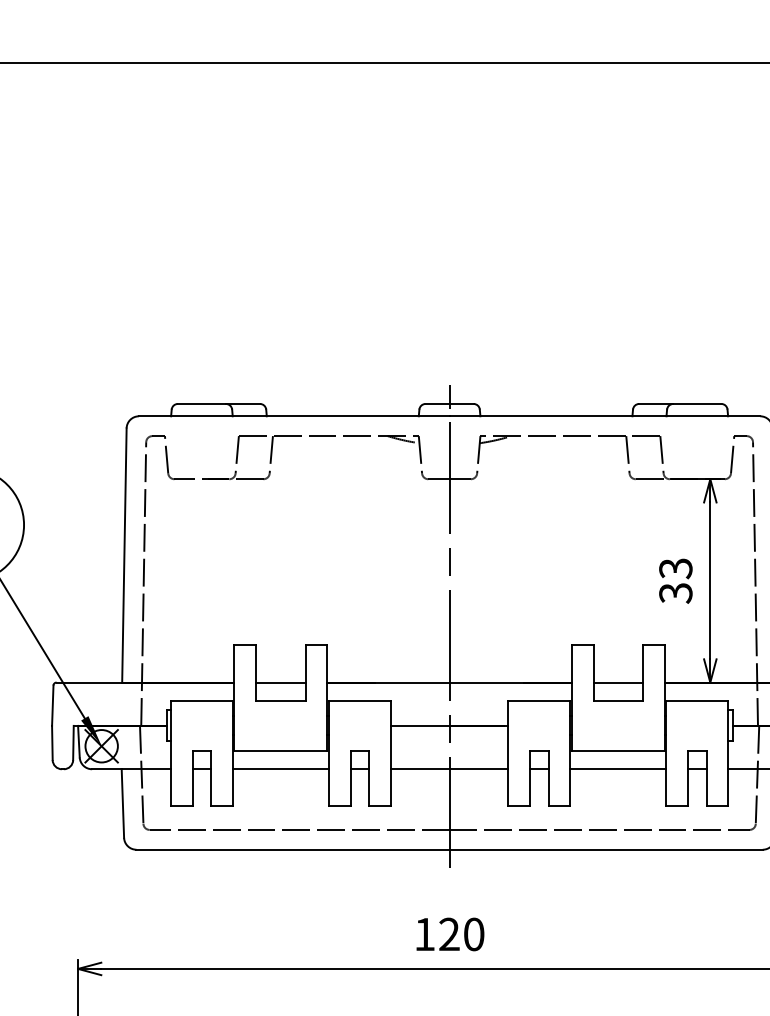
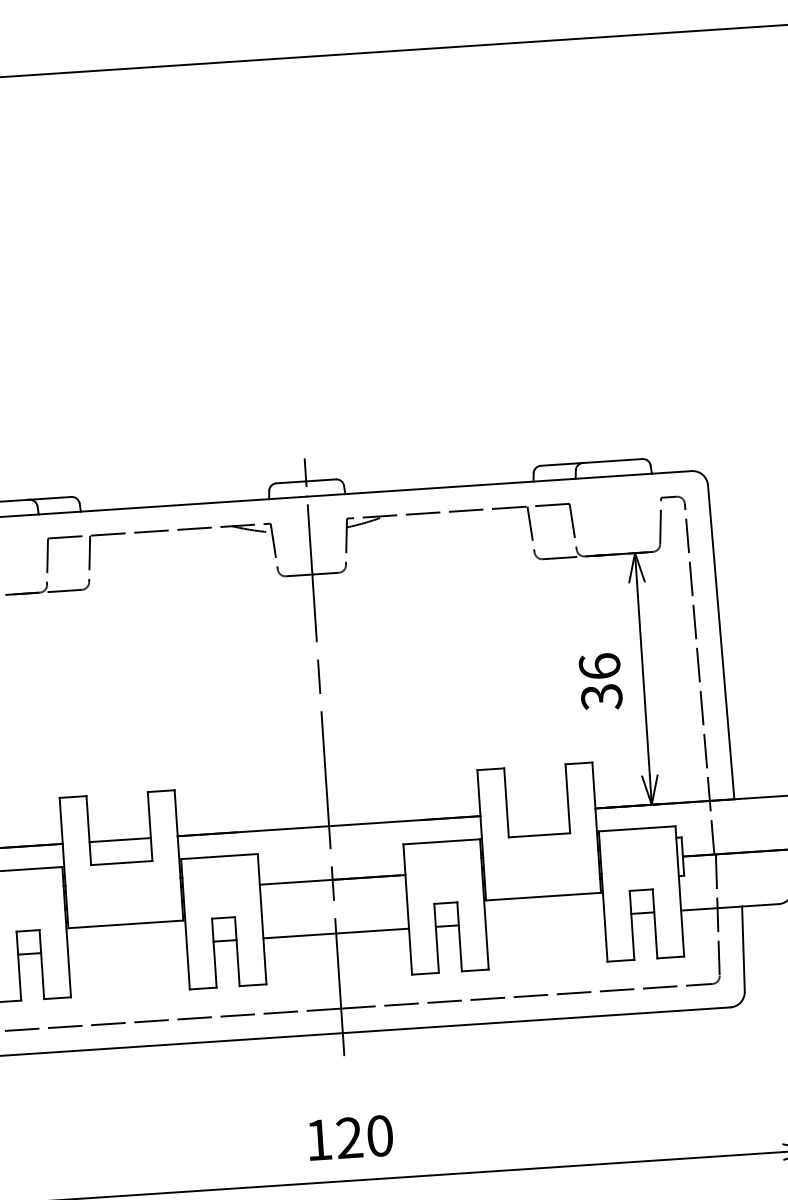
text: (675, 568) -> (599, 666), 33 -> 36
line: (618, 682) -> (538, 812), removed
line: (280, 769) -> (126, 947), removed
line: (618, 769) -> (545, 919), removed

